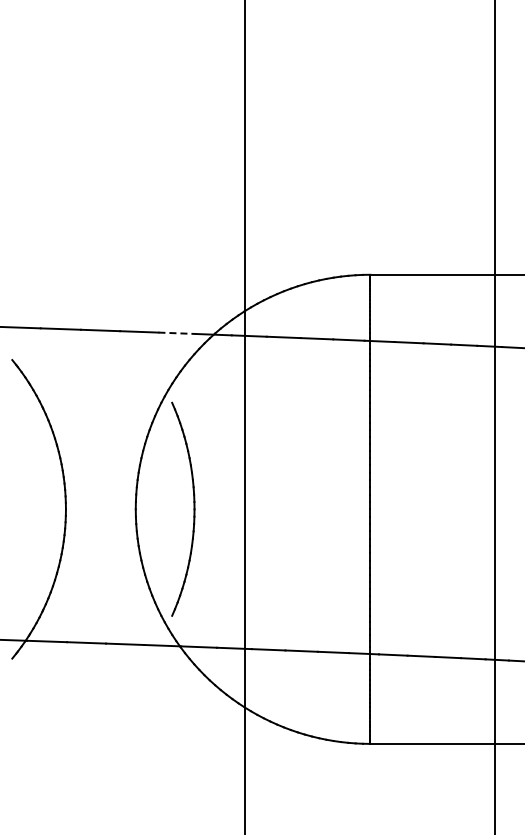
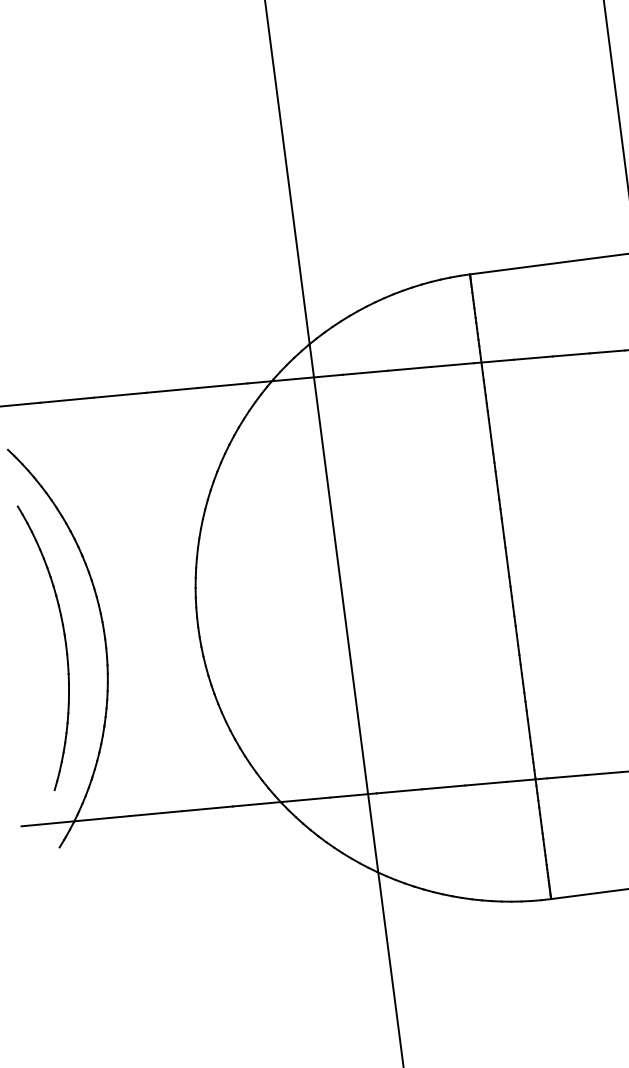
line: (177, 333) -> (223, 385), dashed -> solid
part: (193, 508) -> (64, 643), moved

